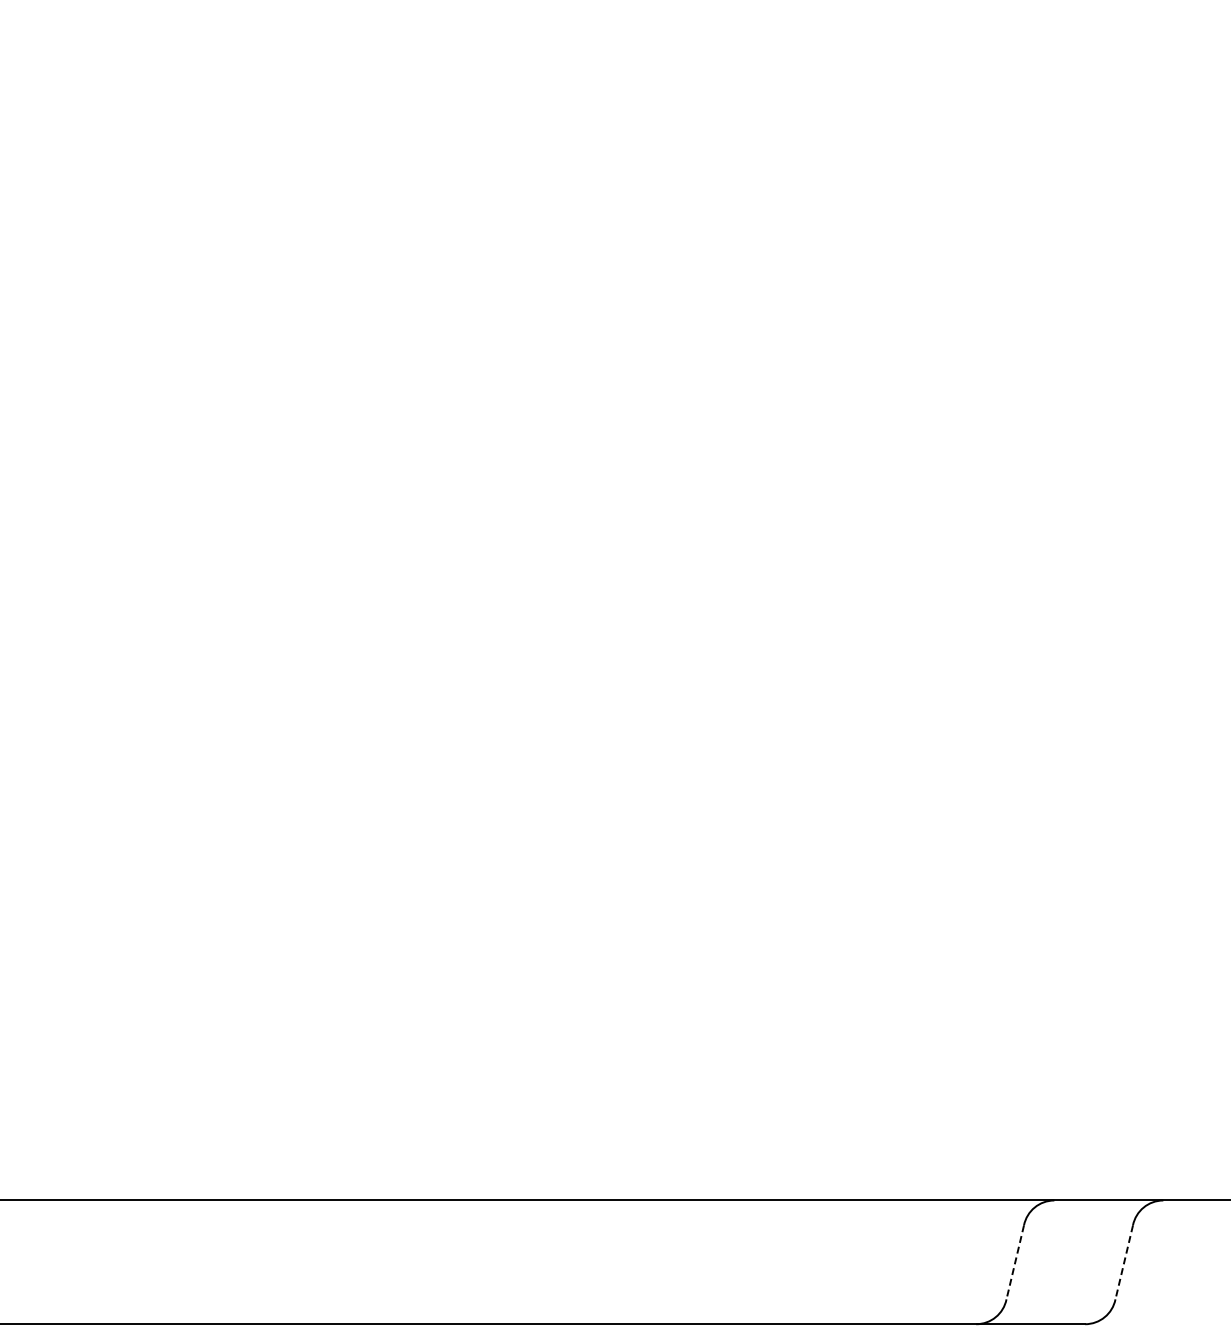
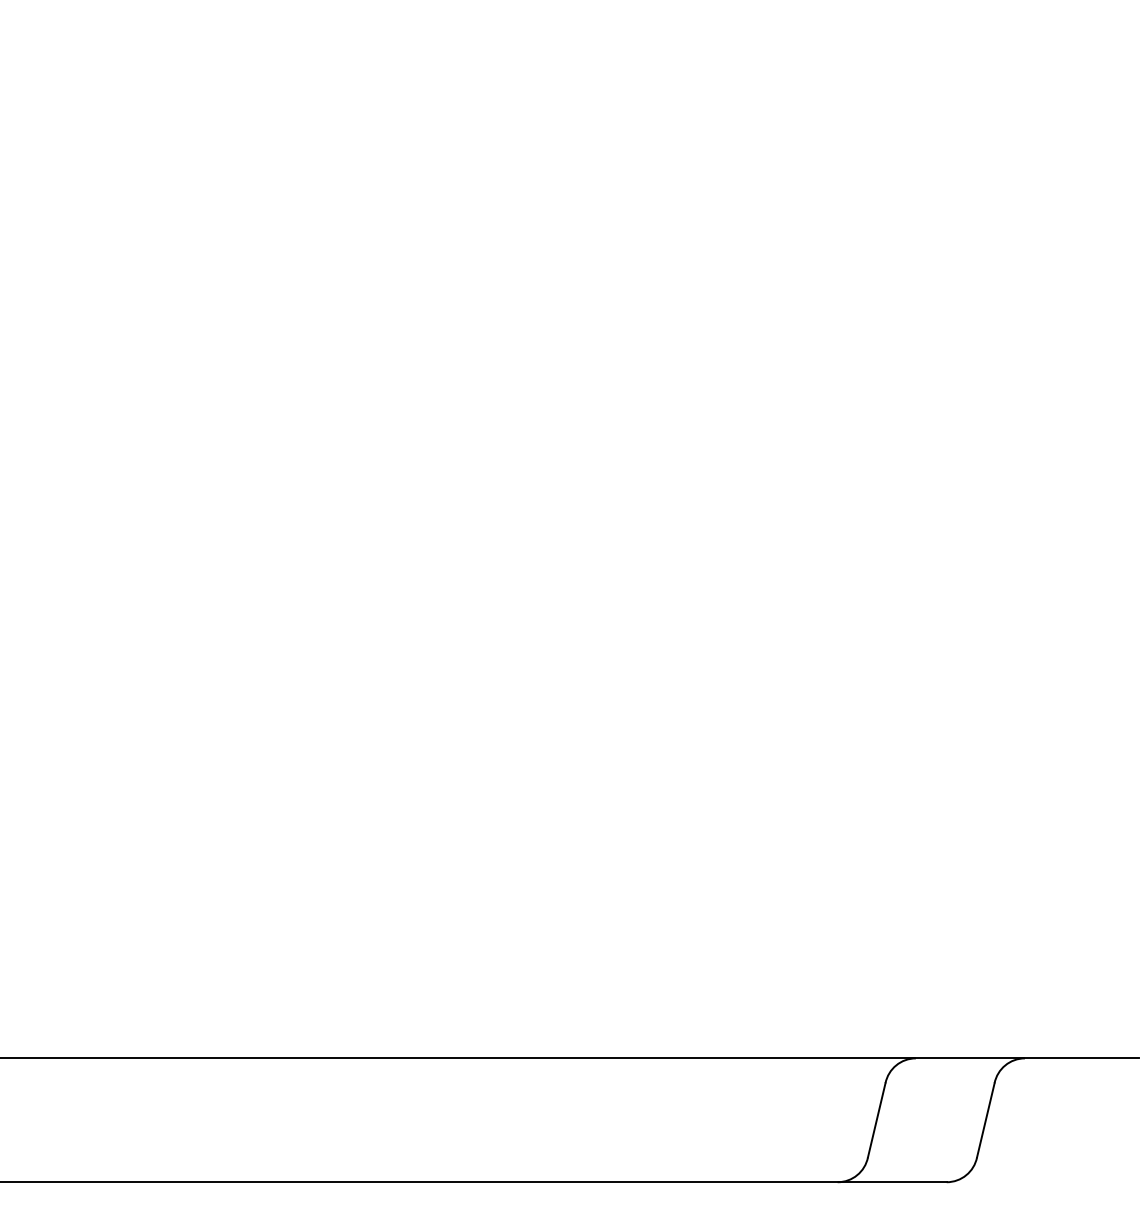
line: (1015, 1262) -> (876, 1120), dashed -> solid
line: (1124, 1262) -> (986, 1120), dashed -> solid

